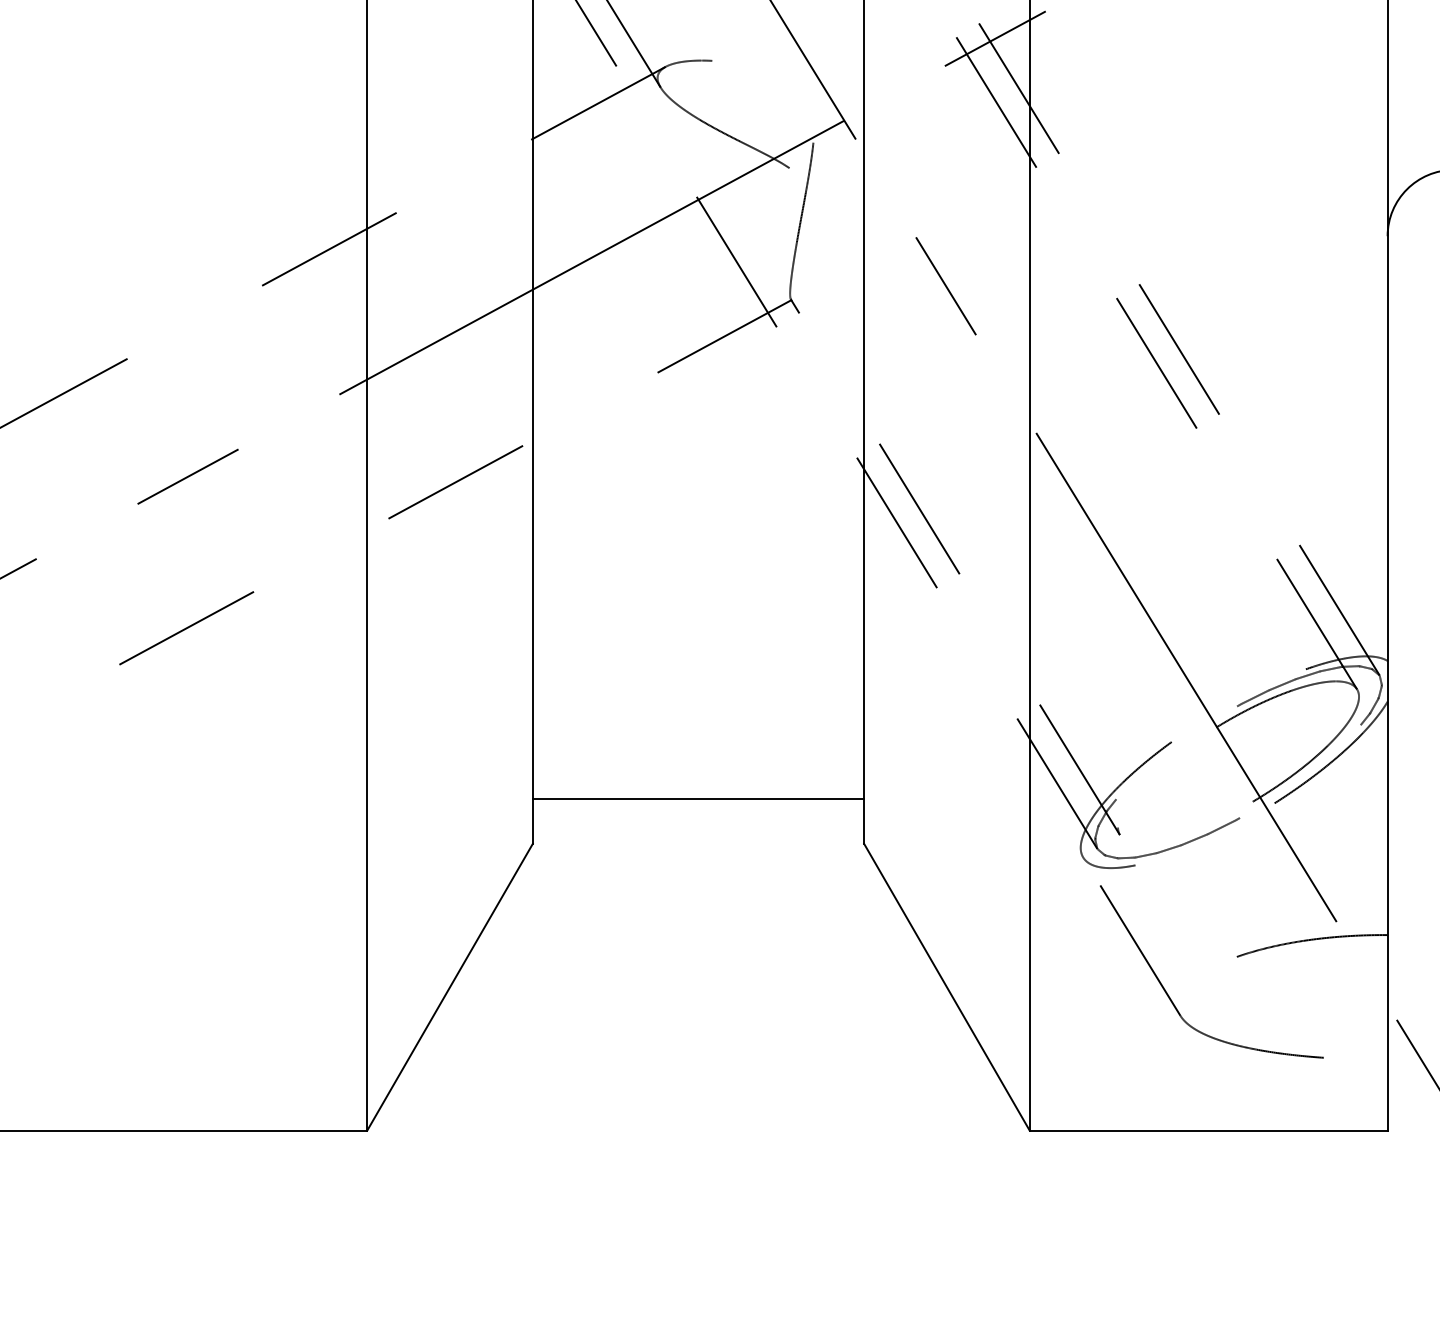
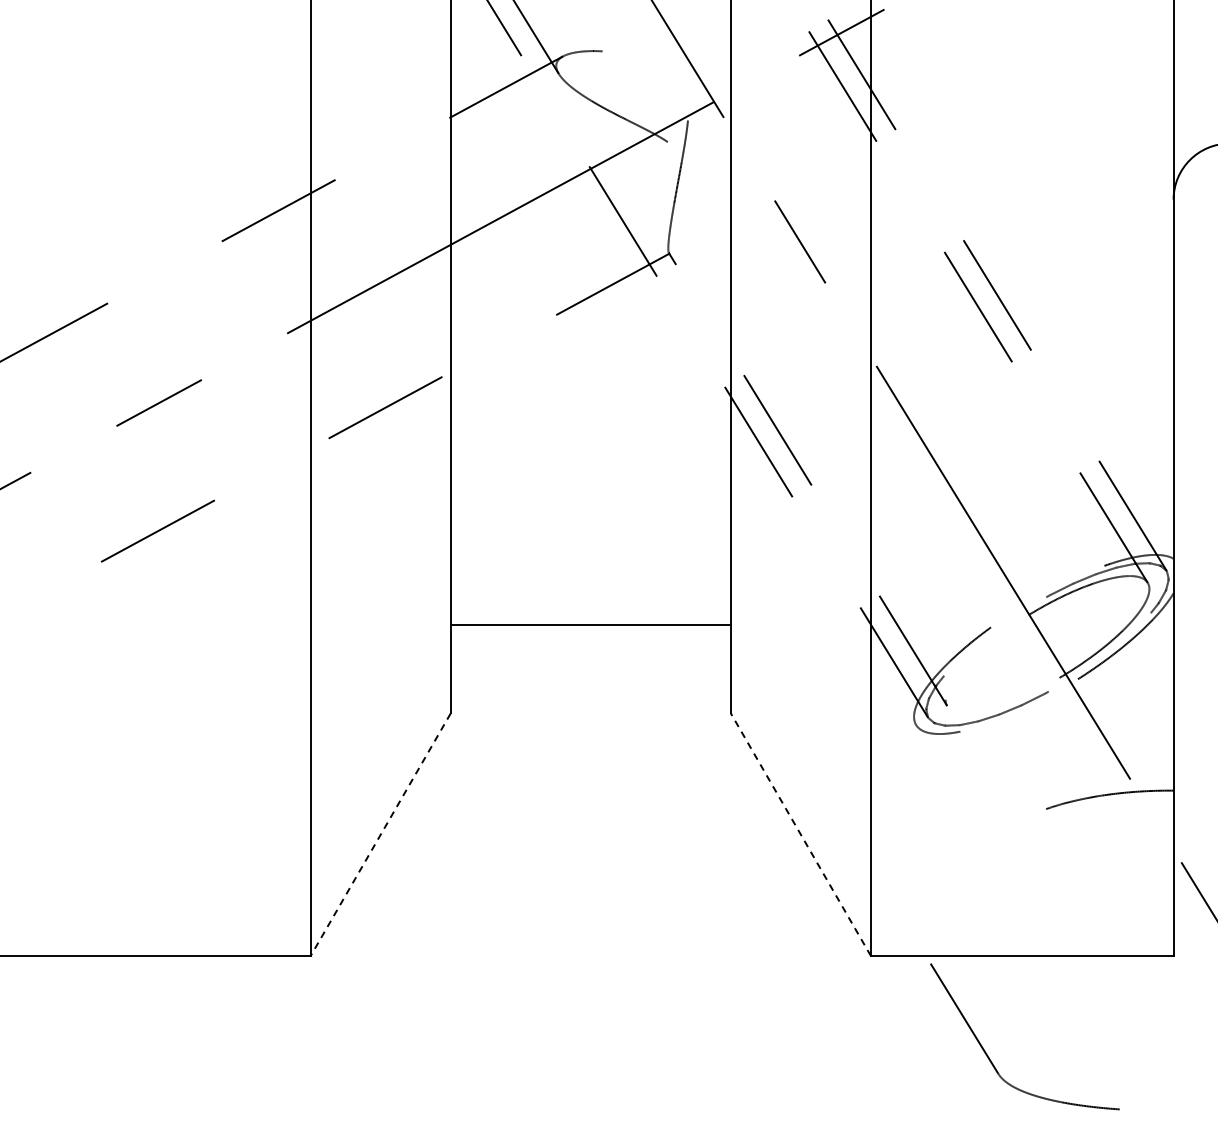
line: (698, 798) -> (590, 624), moved
line: (946, 986) -> (800, 834), solid -> dashed
line: (449, 988) -> (380, 835), solid -> dashed
part: (1168, 994) -> (988, 1055), moved

